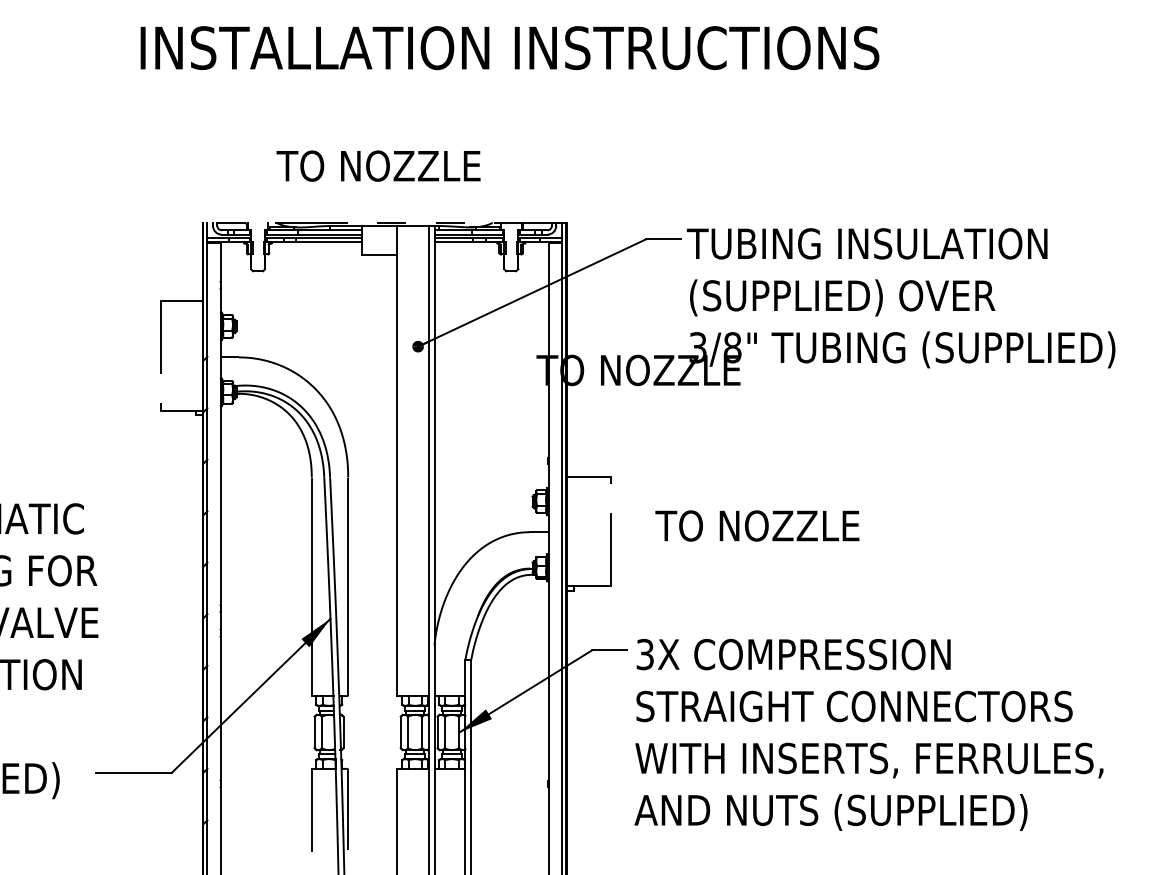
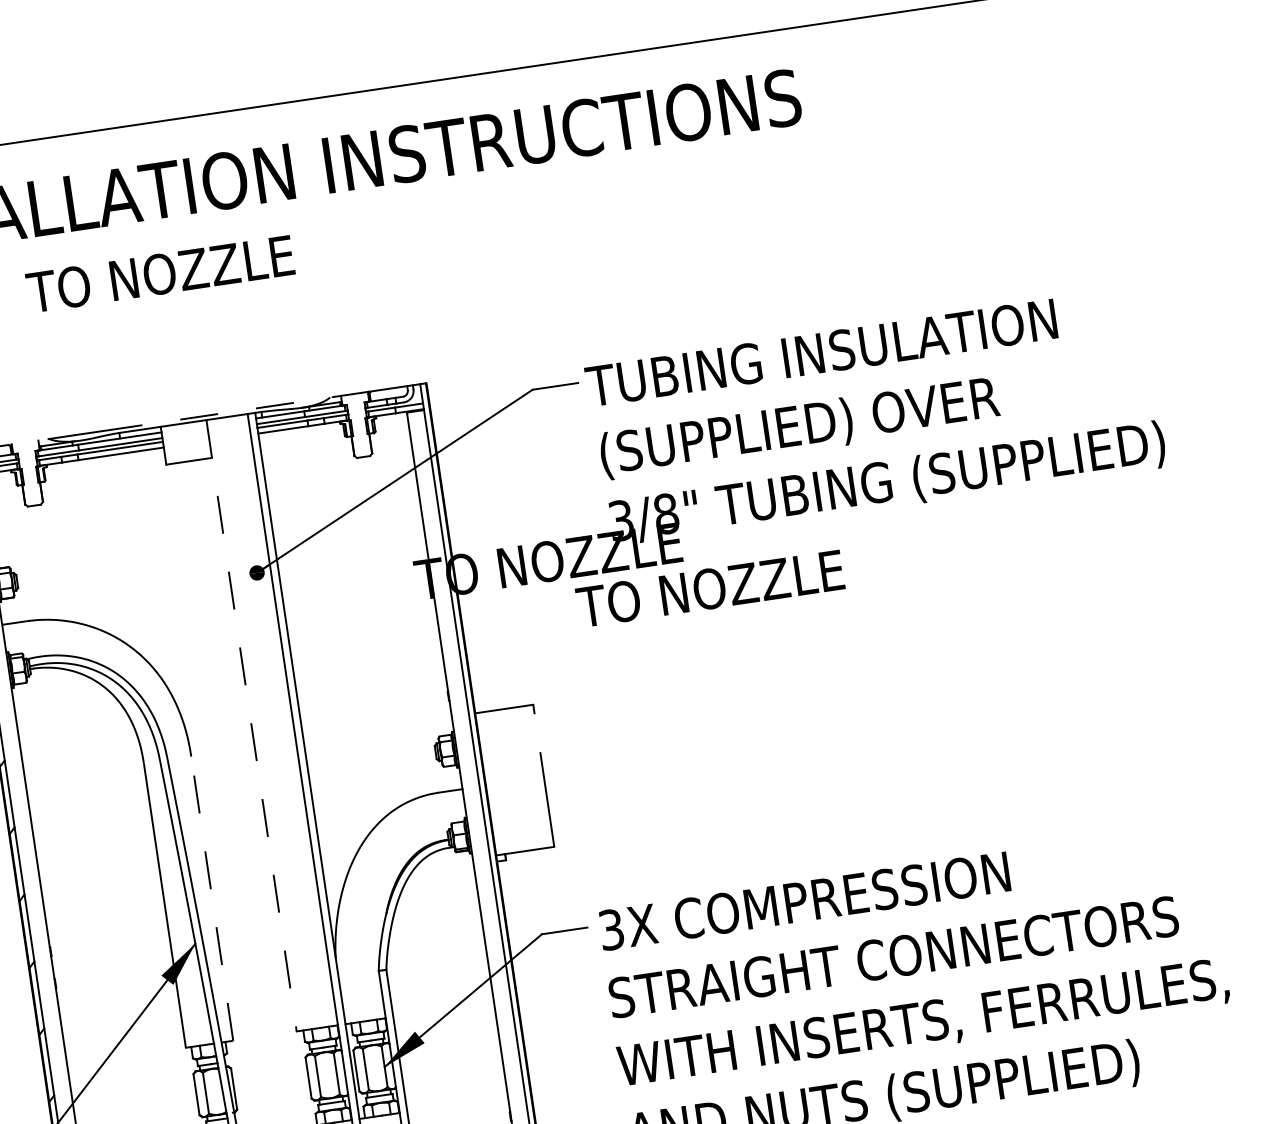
text: (378, 165) -> (160, 273), moved
line: (397, 461) -> (252, 726), solid -> dashed
text: (757, 525) -> (710, 588), moved
line: (348, 585) -> (212, 896), solid -> dashed

